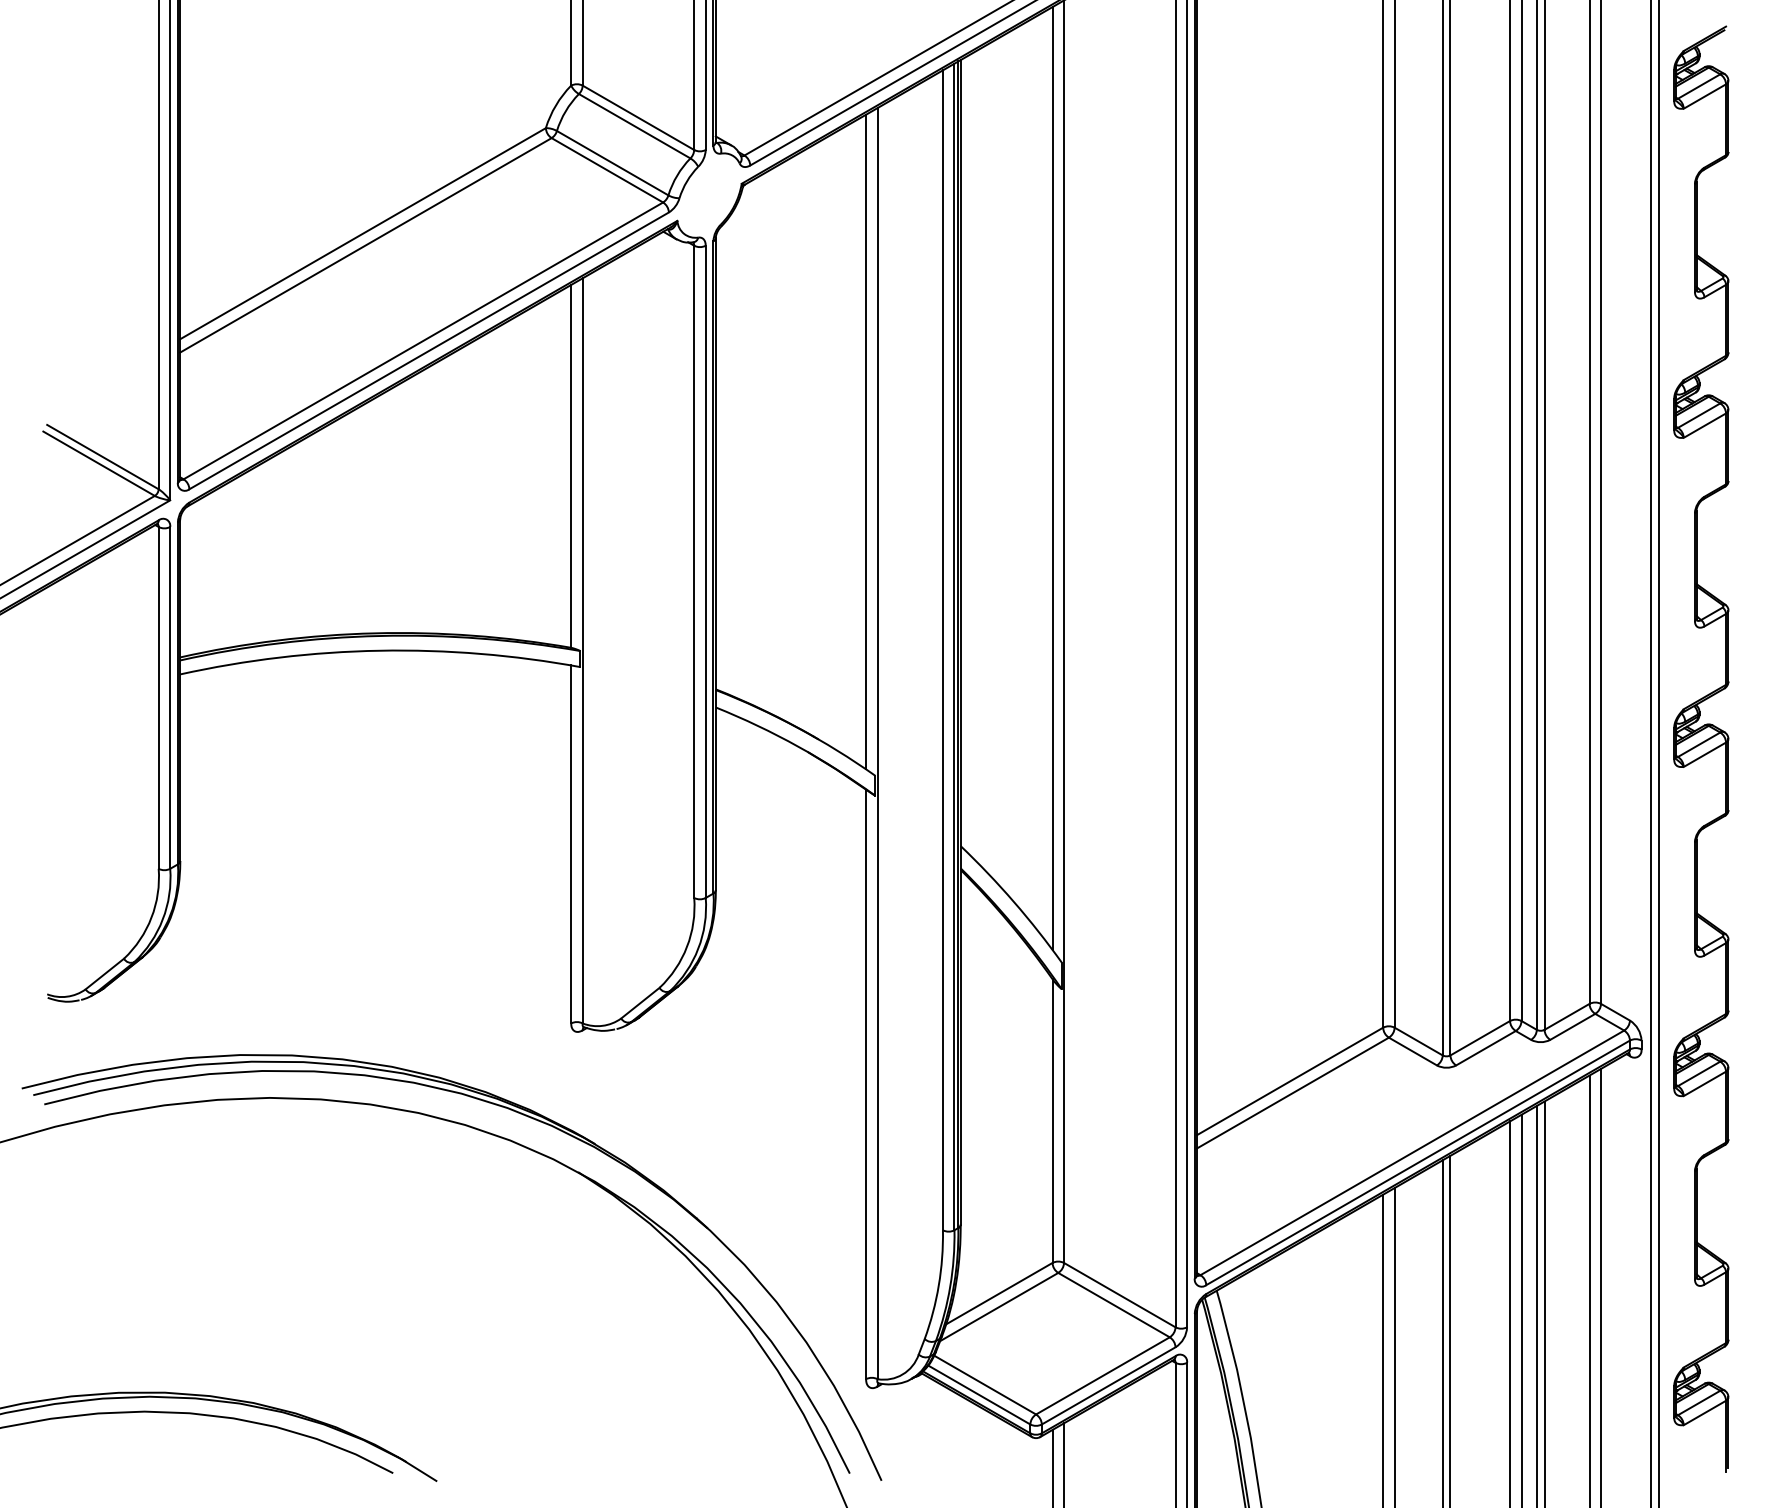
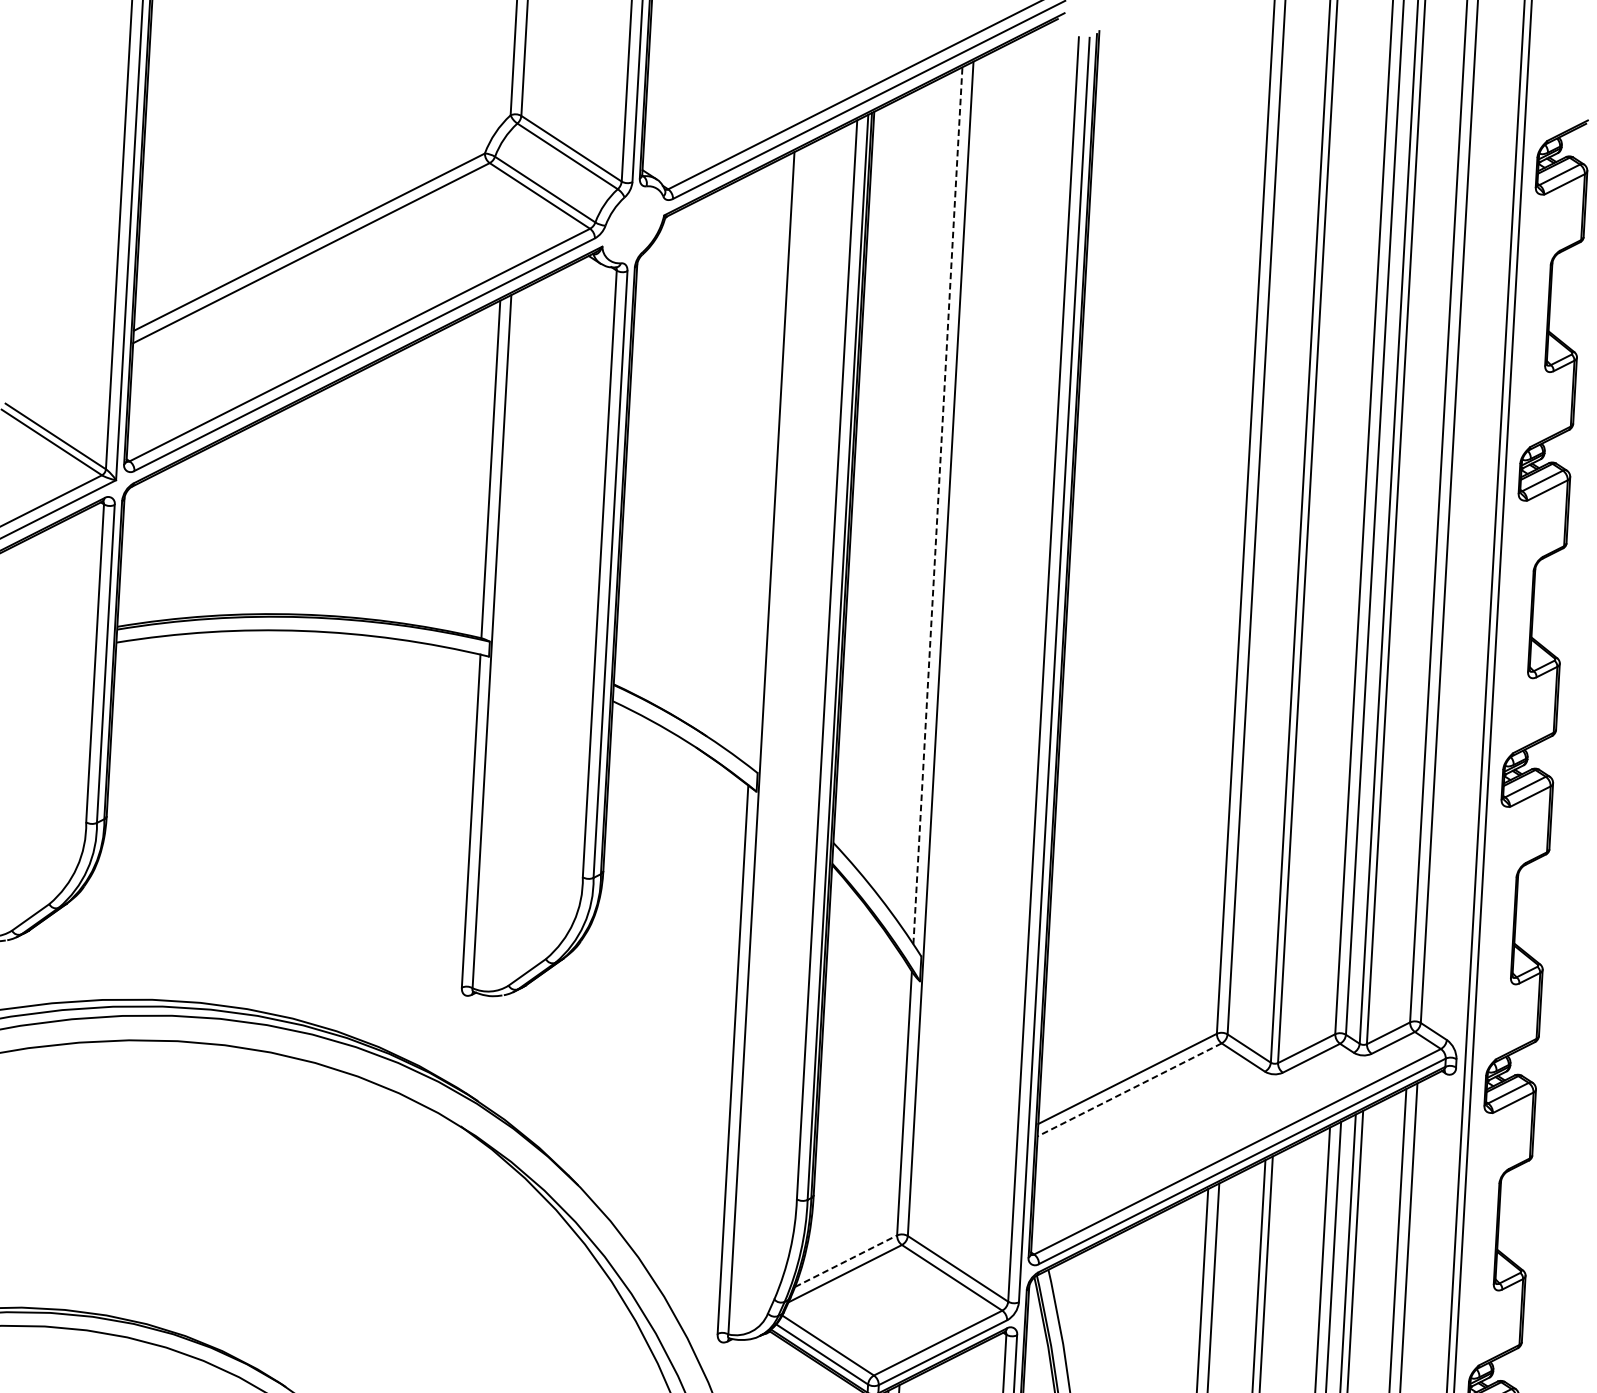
line: (866, 441) -> (766, 461), removed
line: (1052, 478) -> (937, 505), solid -> dashed
line: (1293, 1093) -> (1130, 1090), solid -> dashed
line: (999, 1293) -> (846, 1261), solid -> dashed

